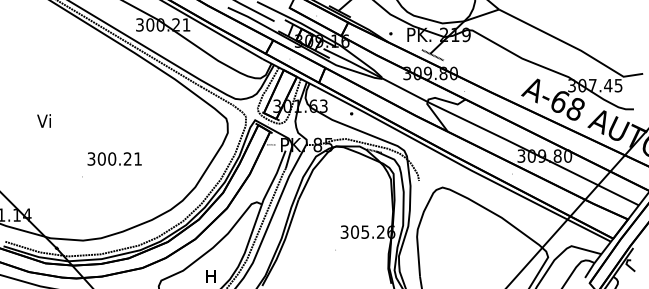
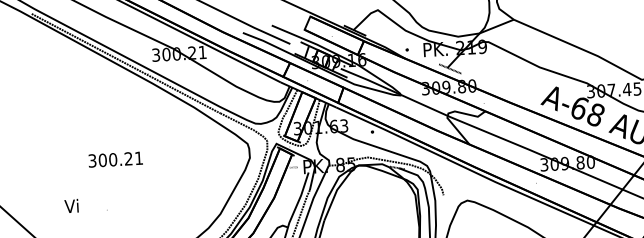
text: (43, 120) -> (70, 205), moved
text: (114, 158) -> (115, 159), moved

